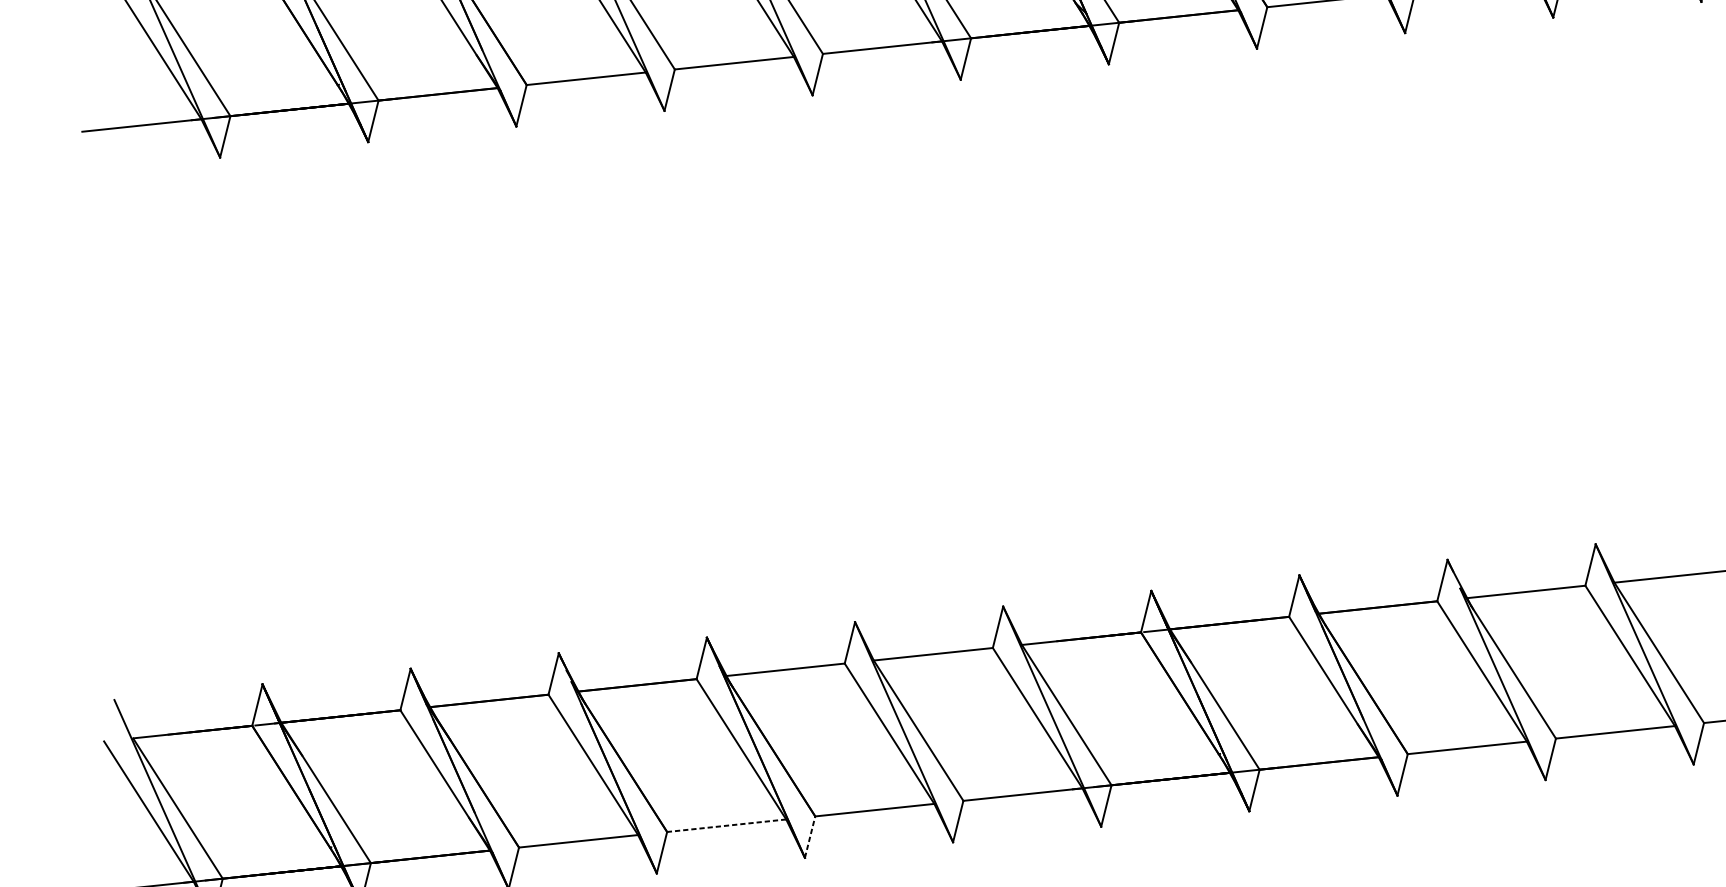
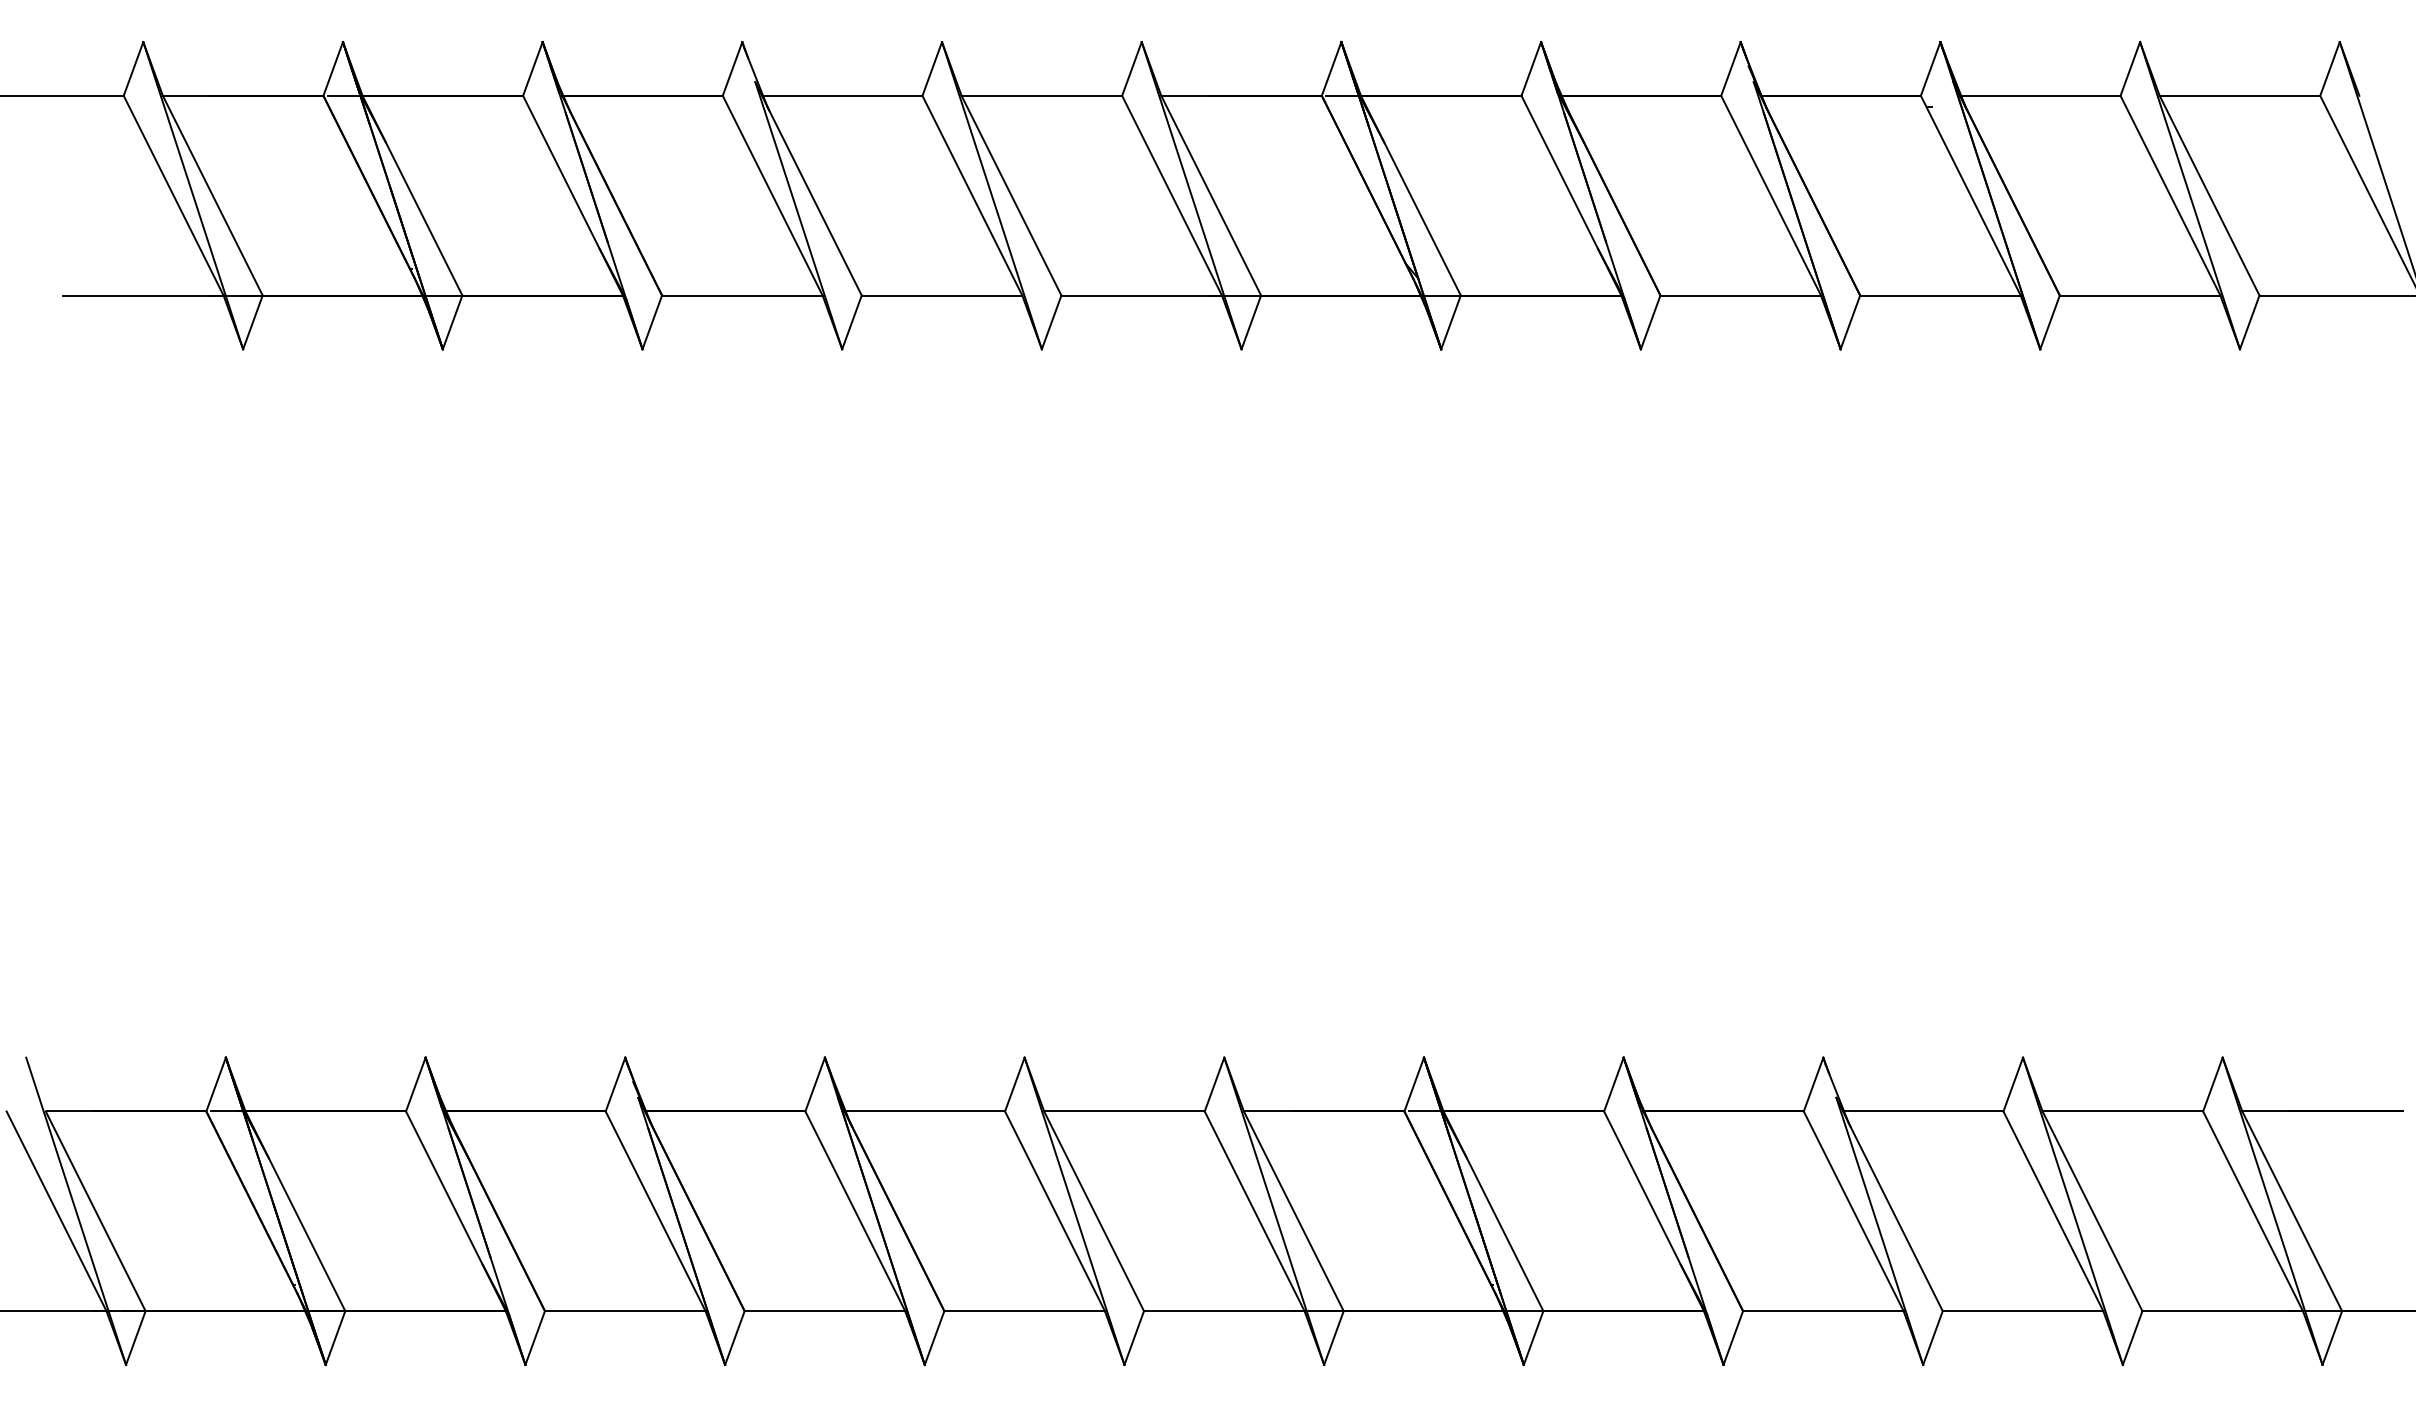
line: (726, 826) -> (824, 1311), dashed -> solid
line: (810, 837) -> (934, 1338), dashed -> solid

